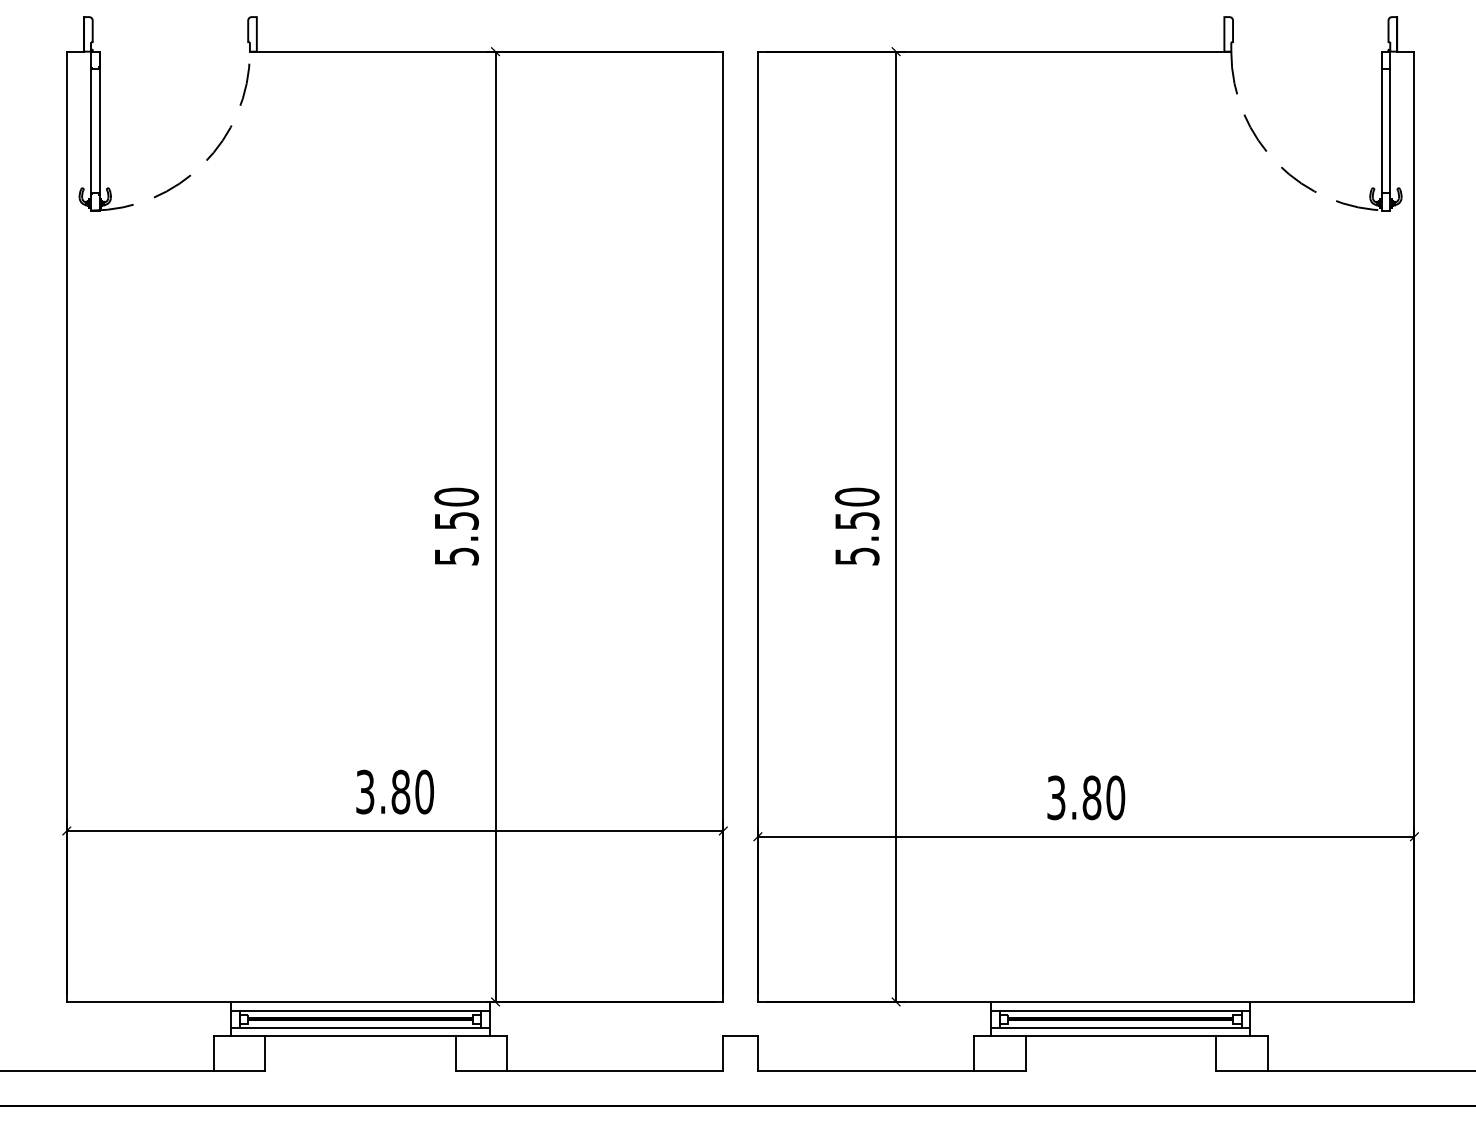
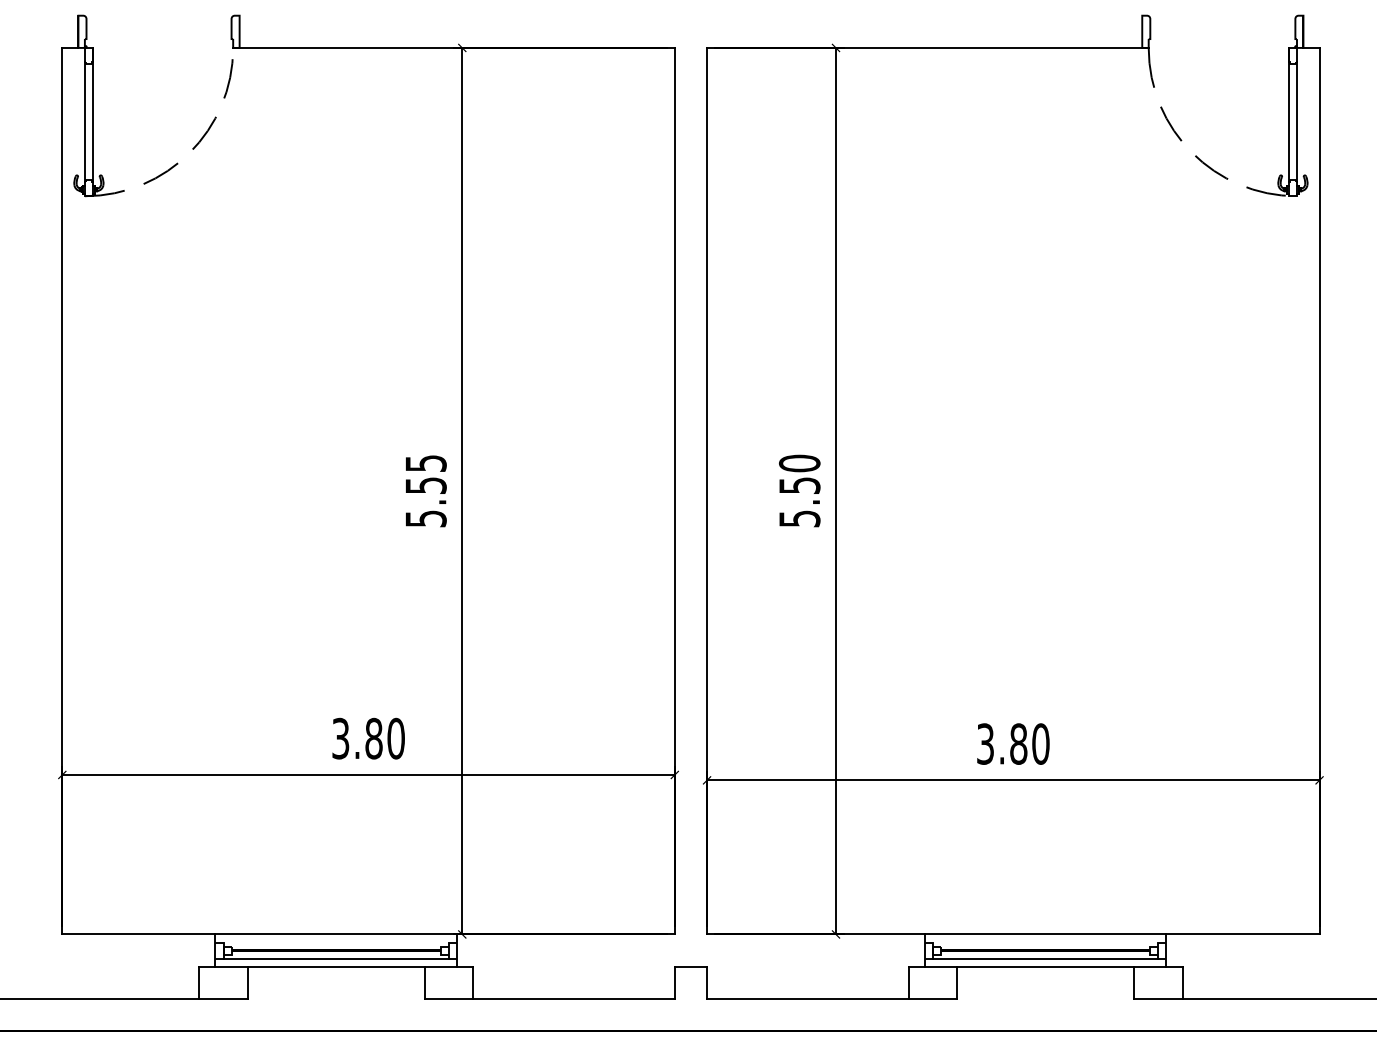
text: (456, 496) -> (425, 462), 5.50 -> 5.55
line: (360, 1010) -> (336, 942), removed
line: (1120, 1010) -> (1045, 942), removed

